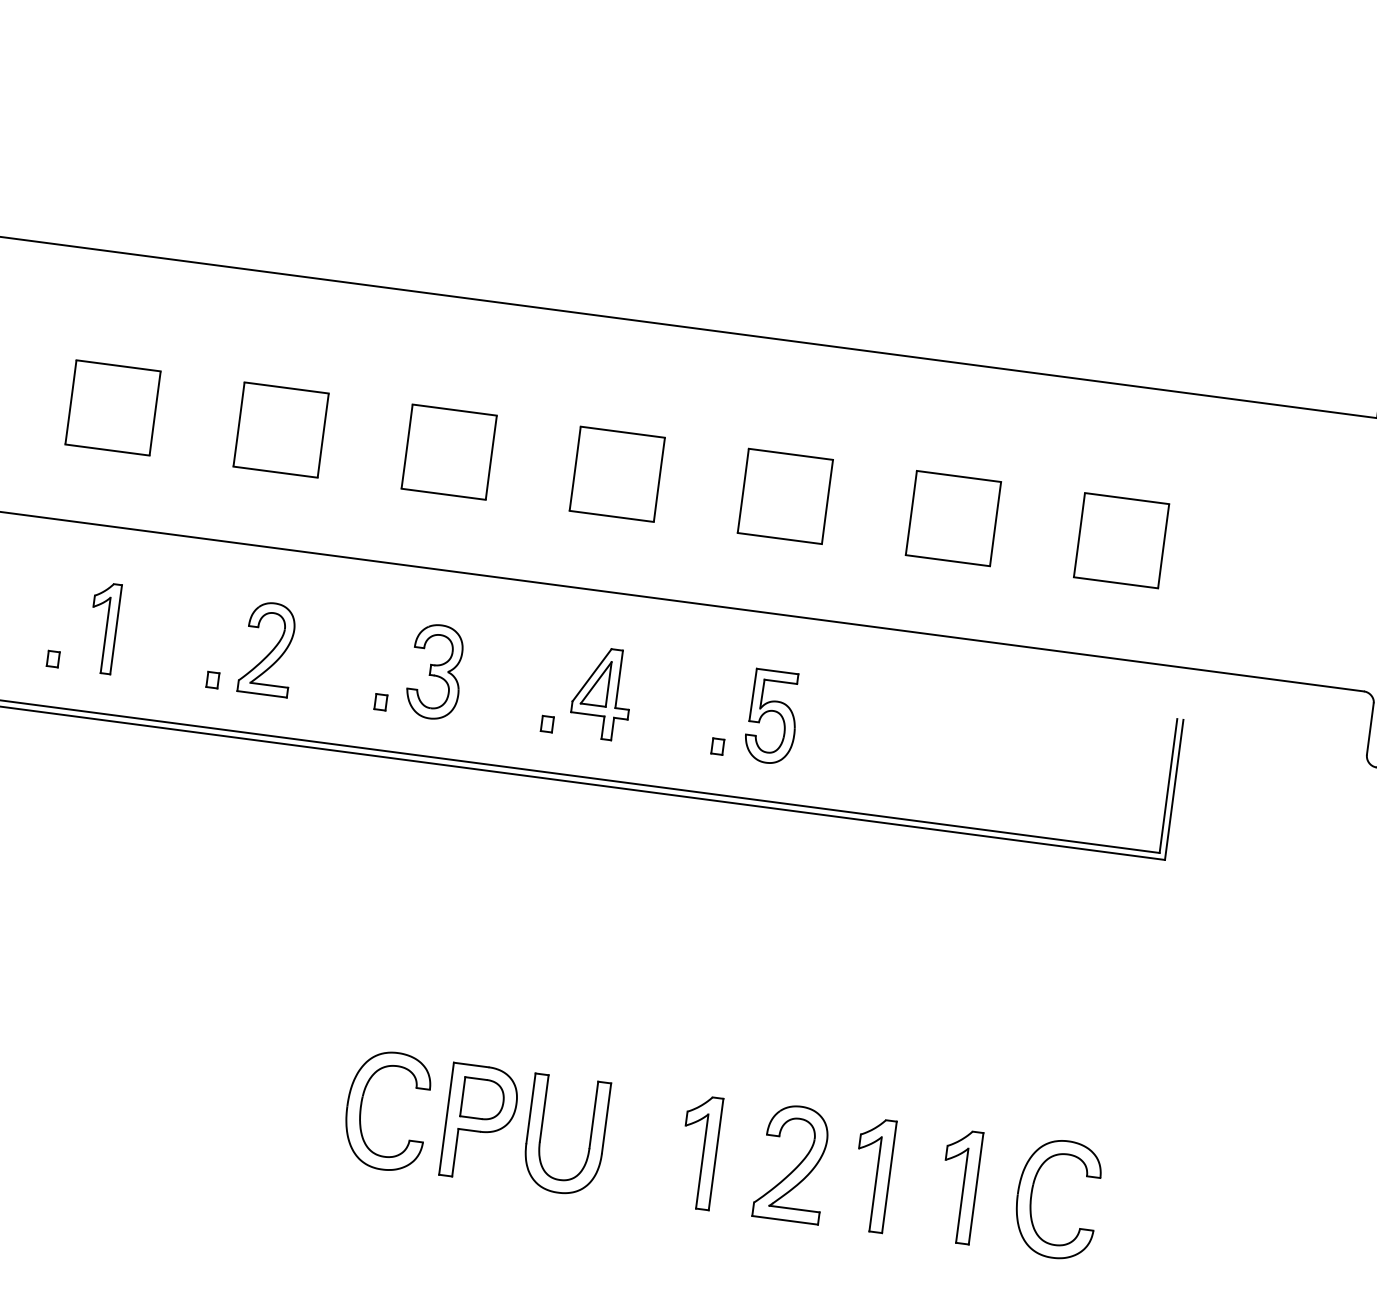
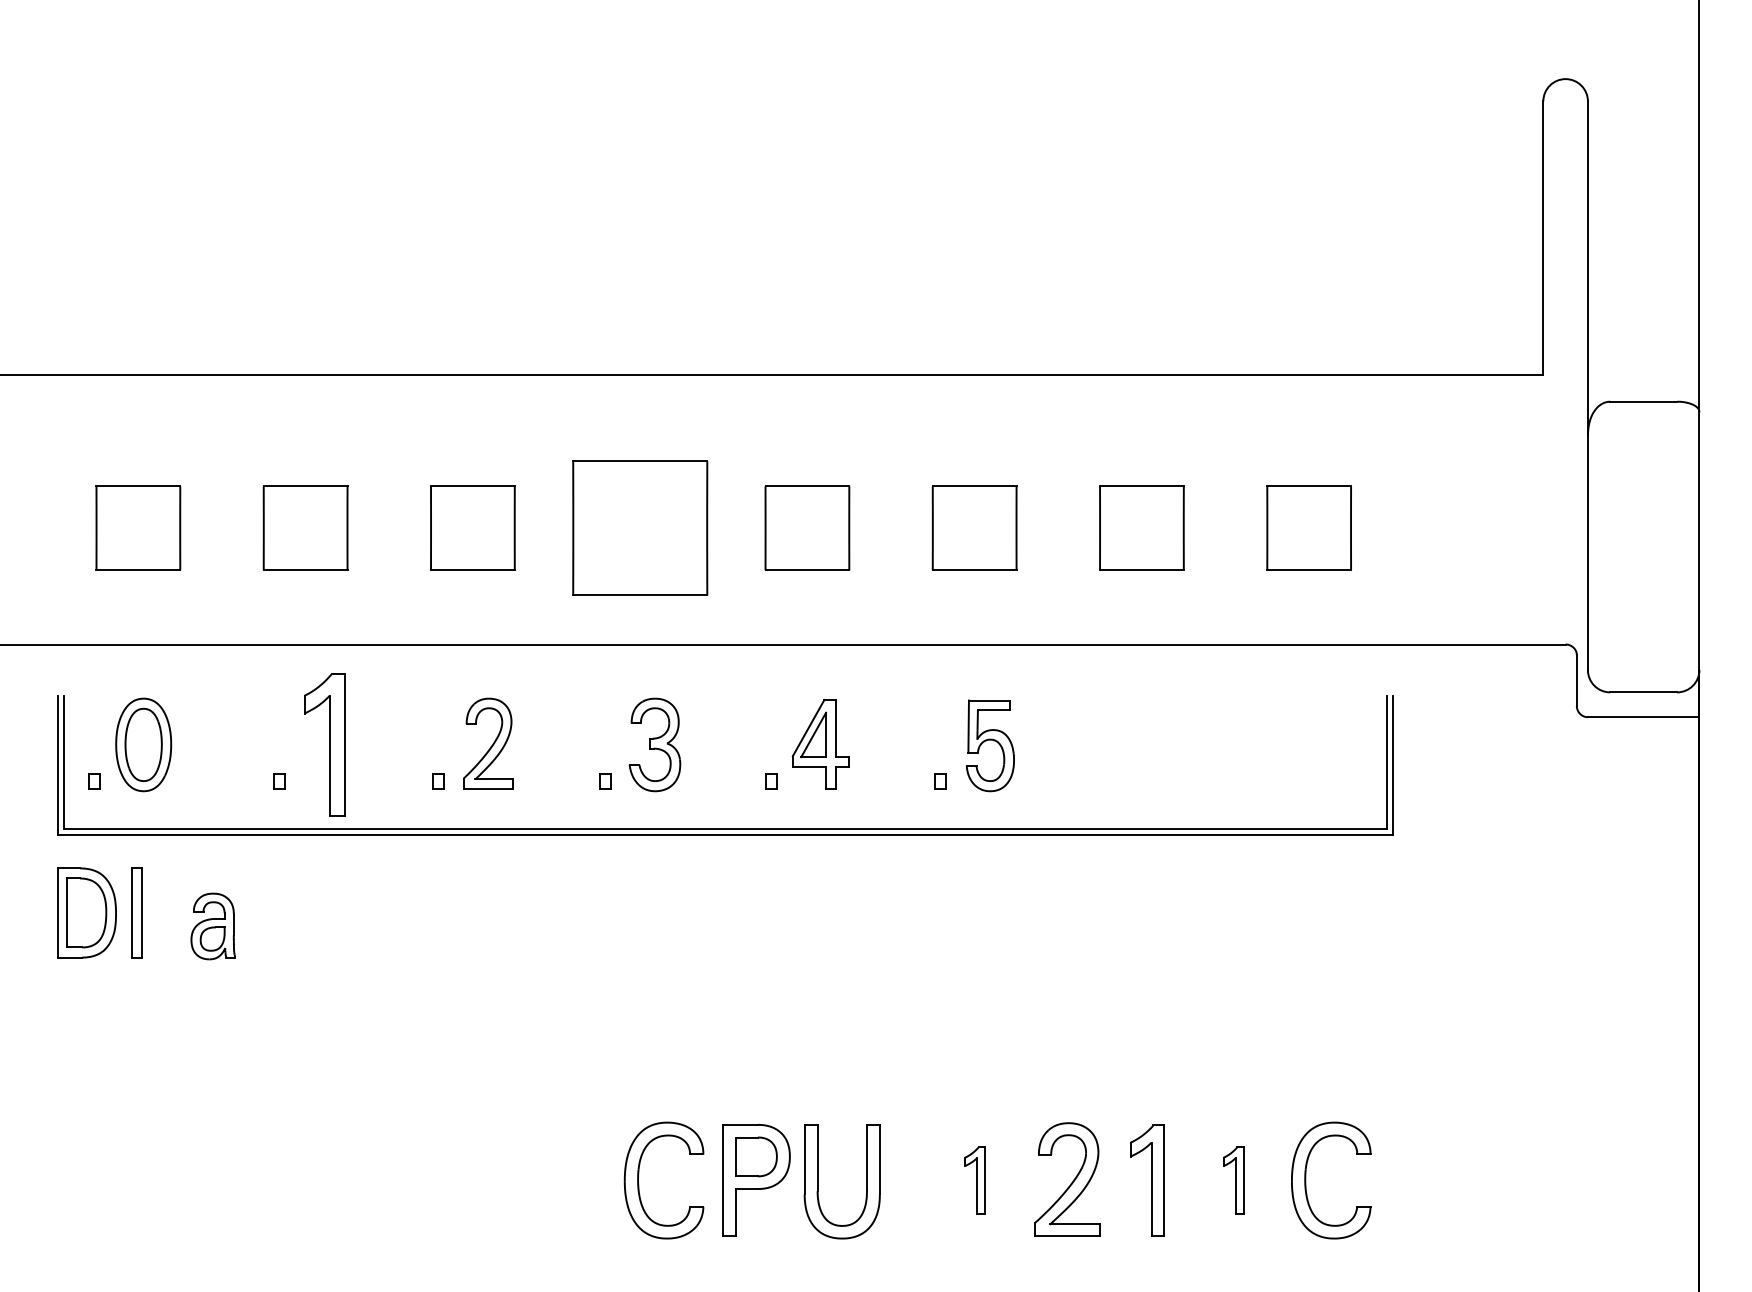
part: (448, 451) -> (639, 527), size x1.6
part: (103, 627) -> (324, 744), size x1.6
part: (698, 1151) -> (974, 1180), size x0.6
part: (959, 1186) -> (1233, 1180), size x0.6

